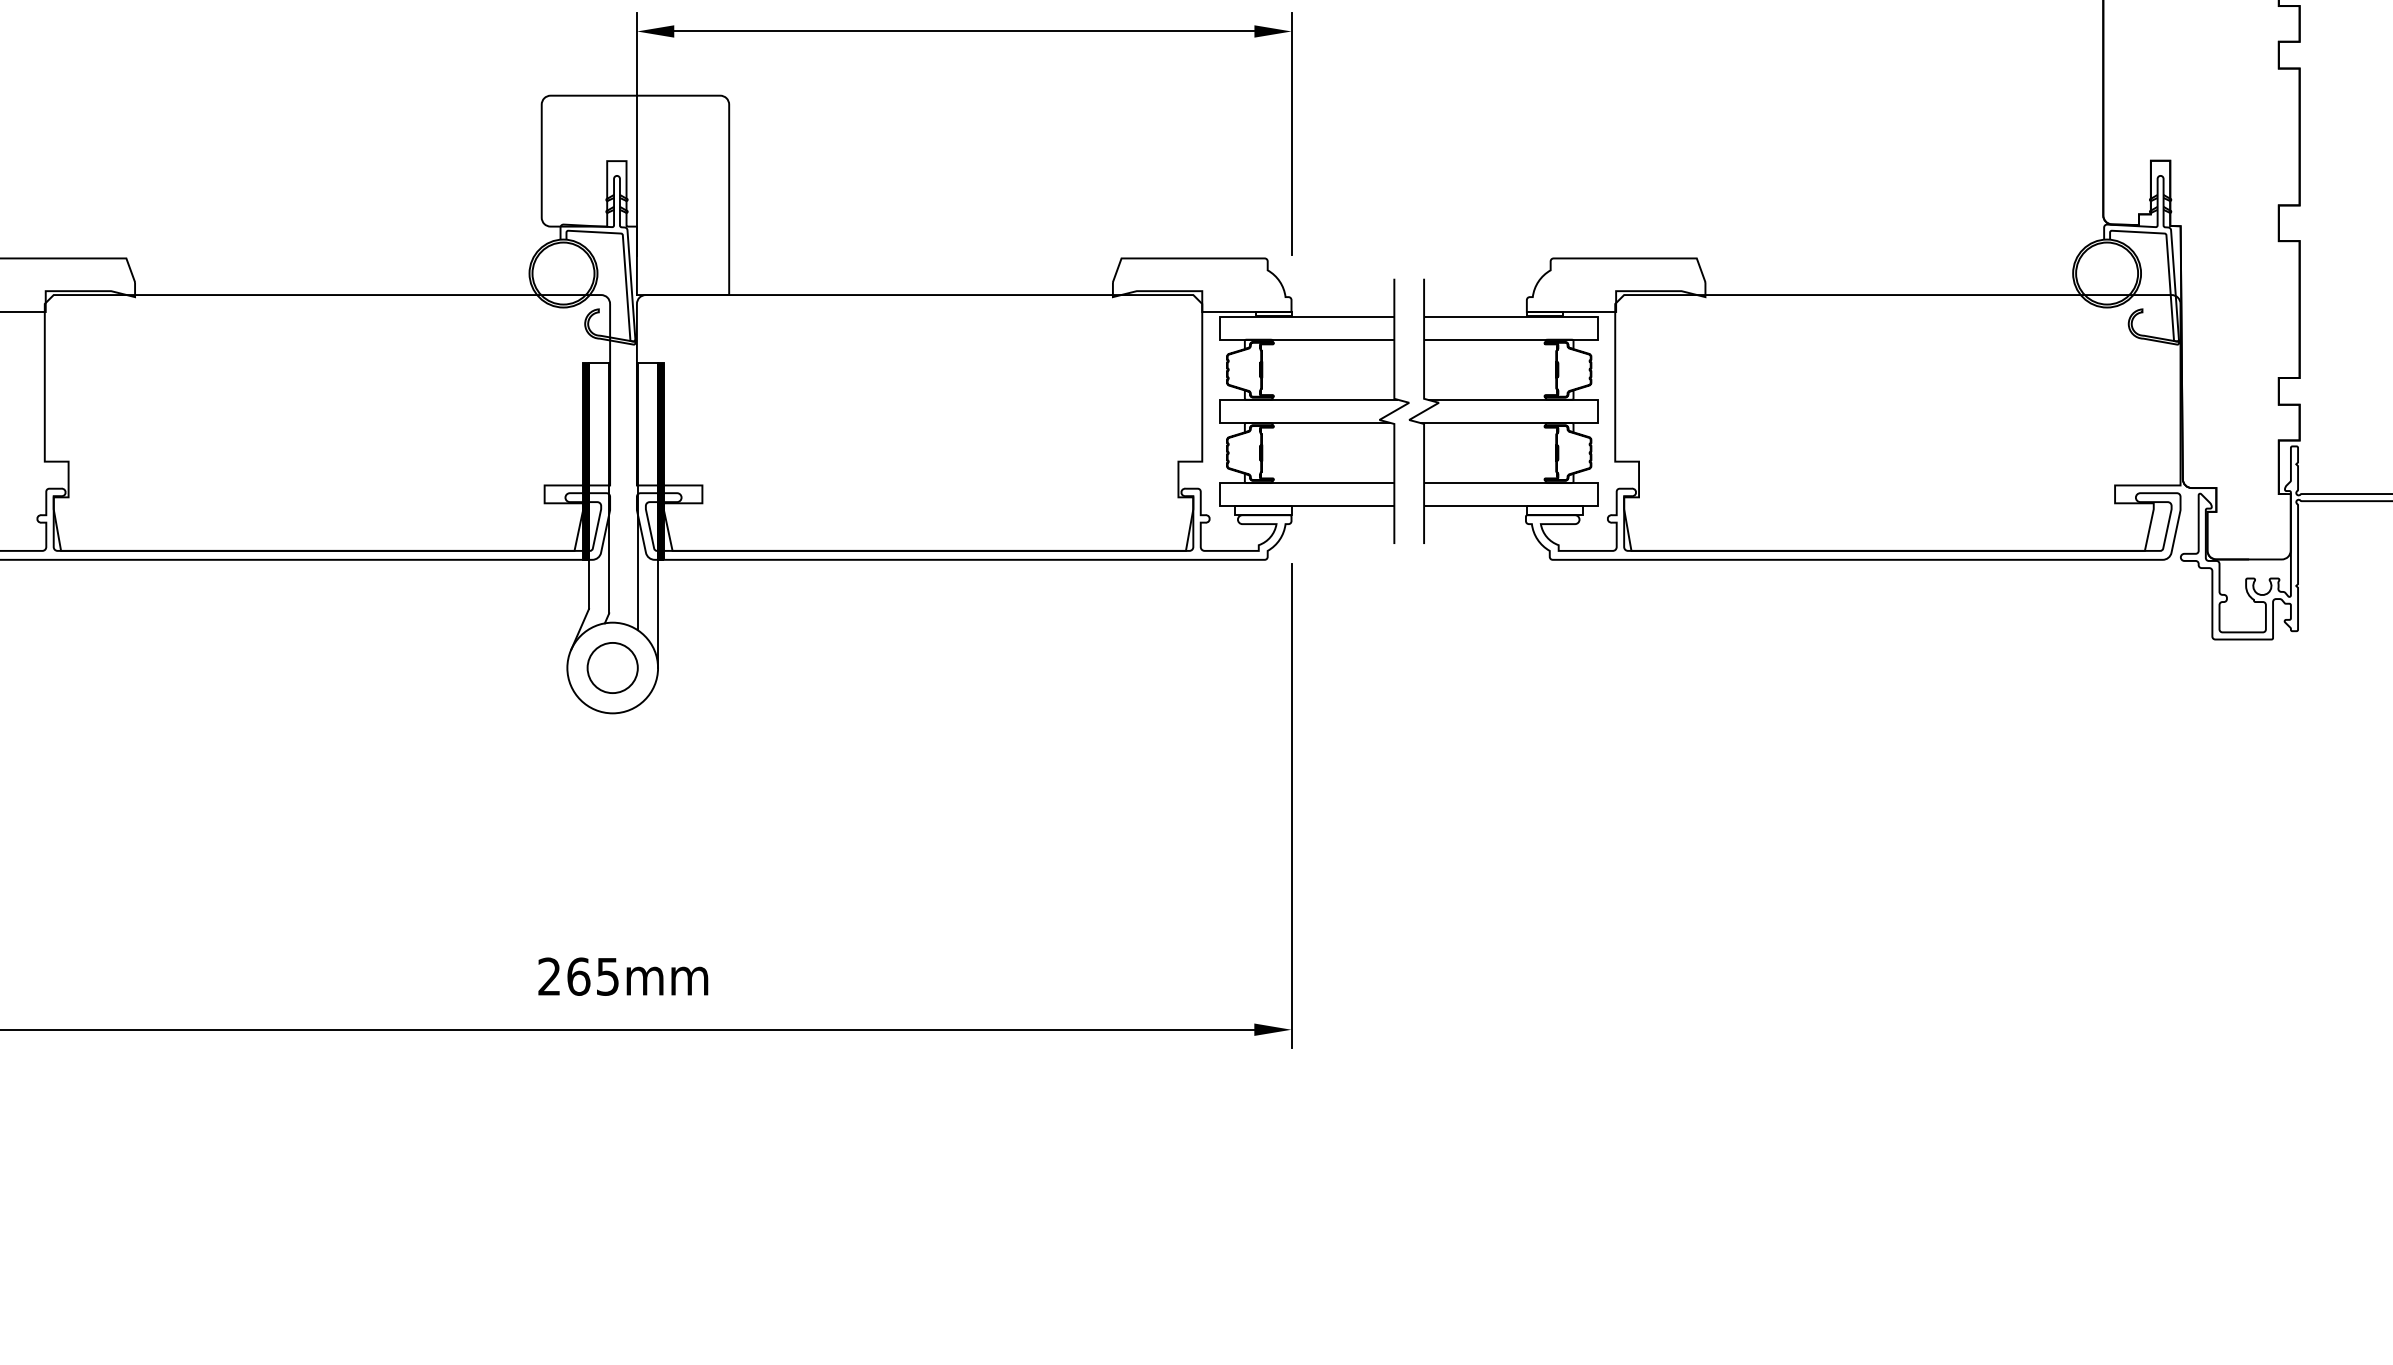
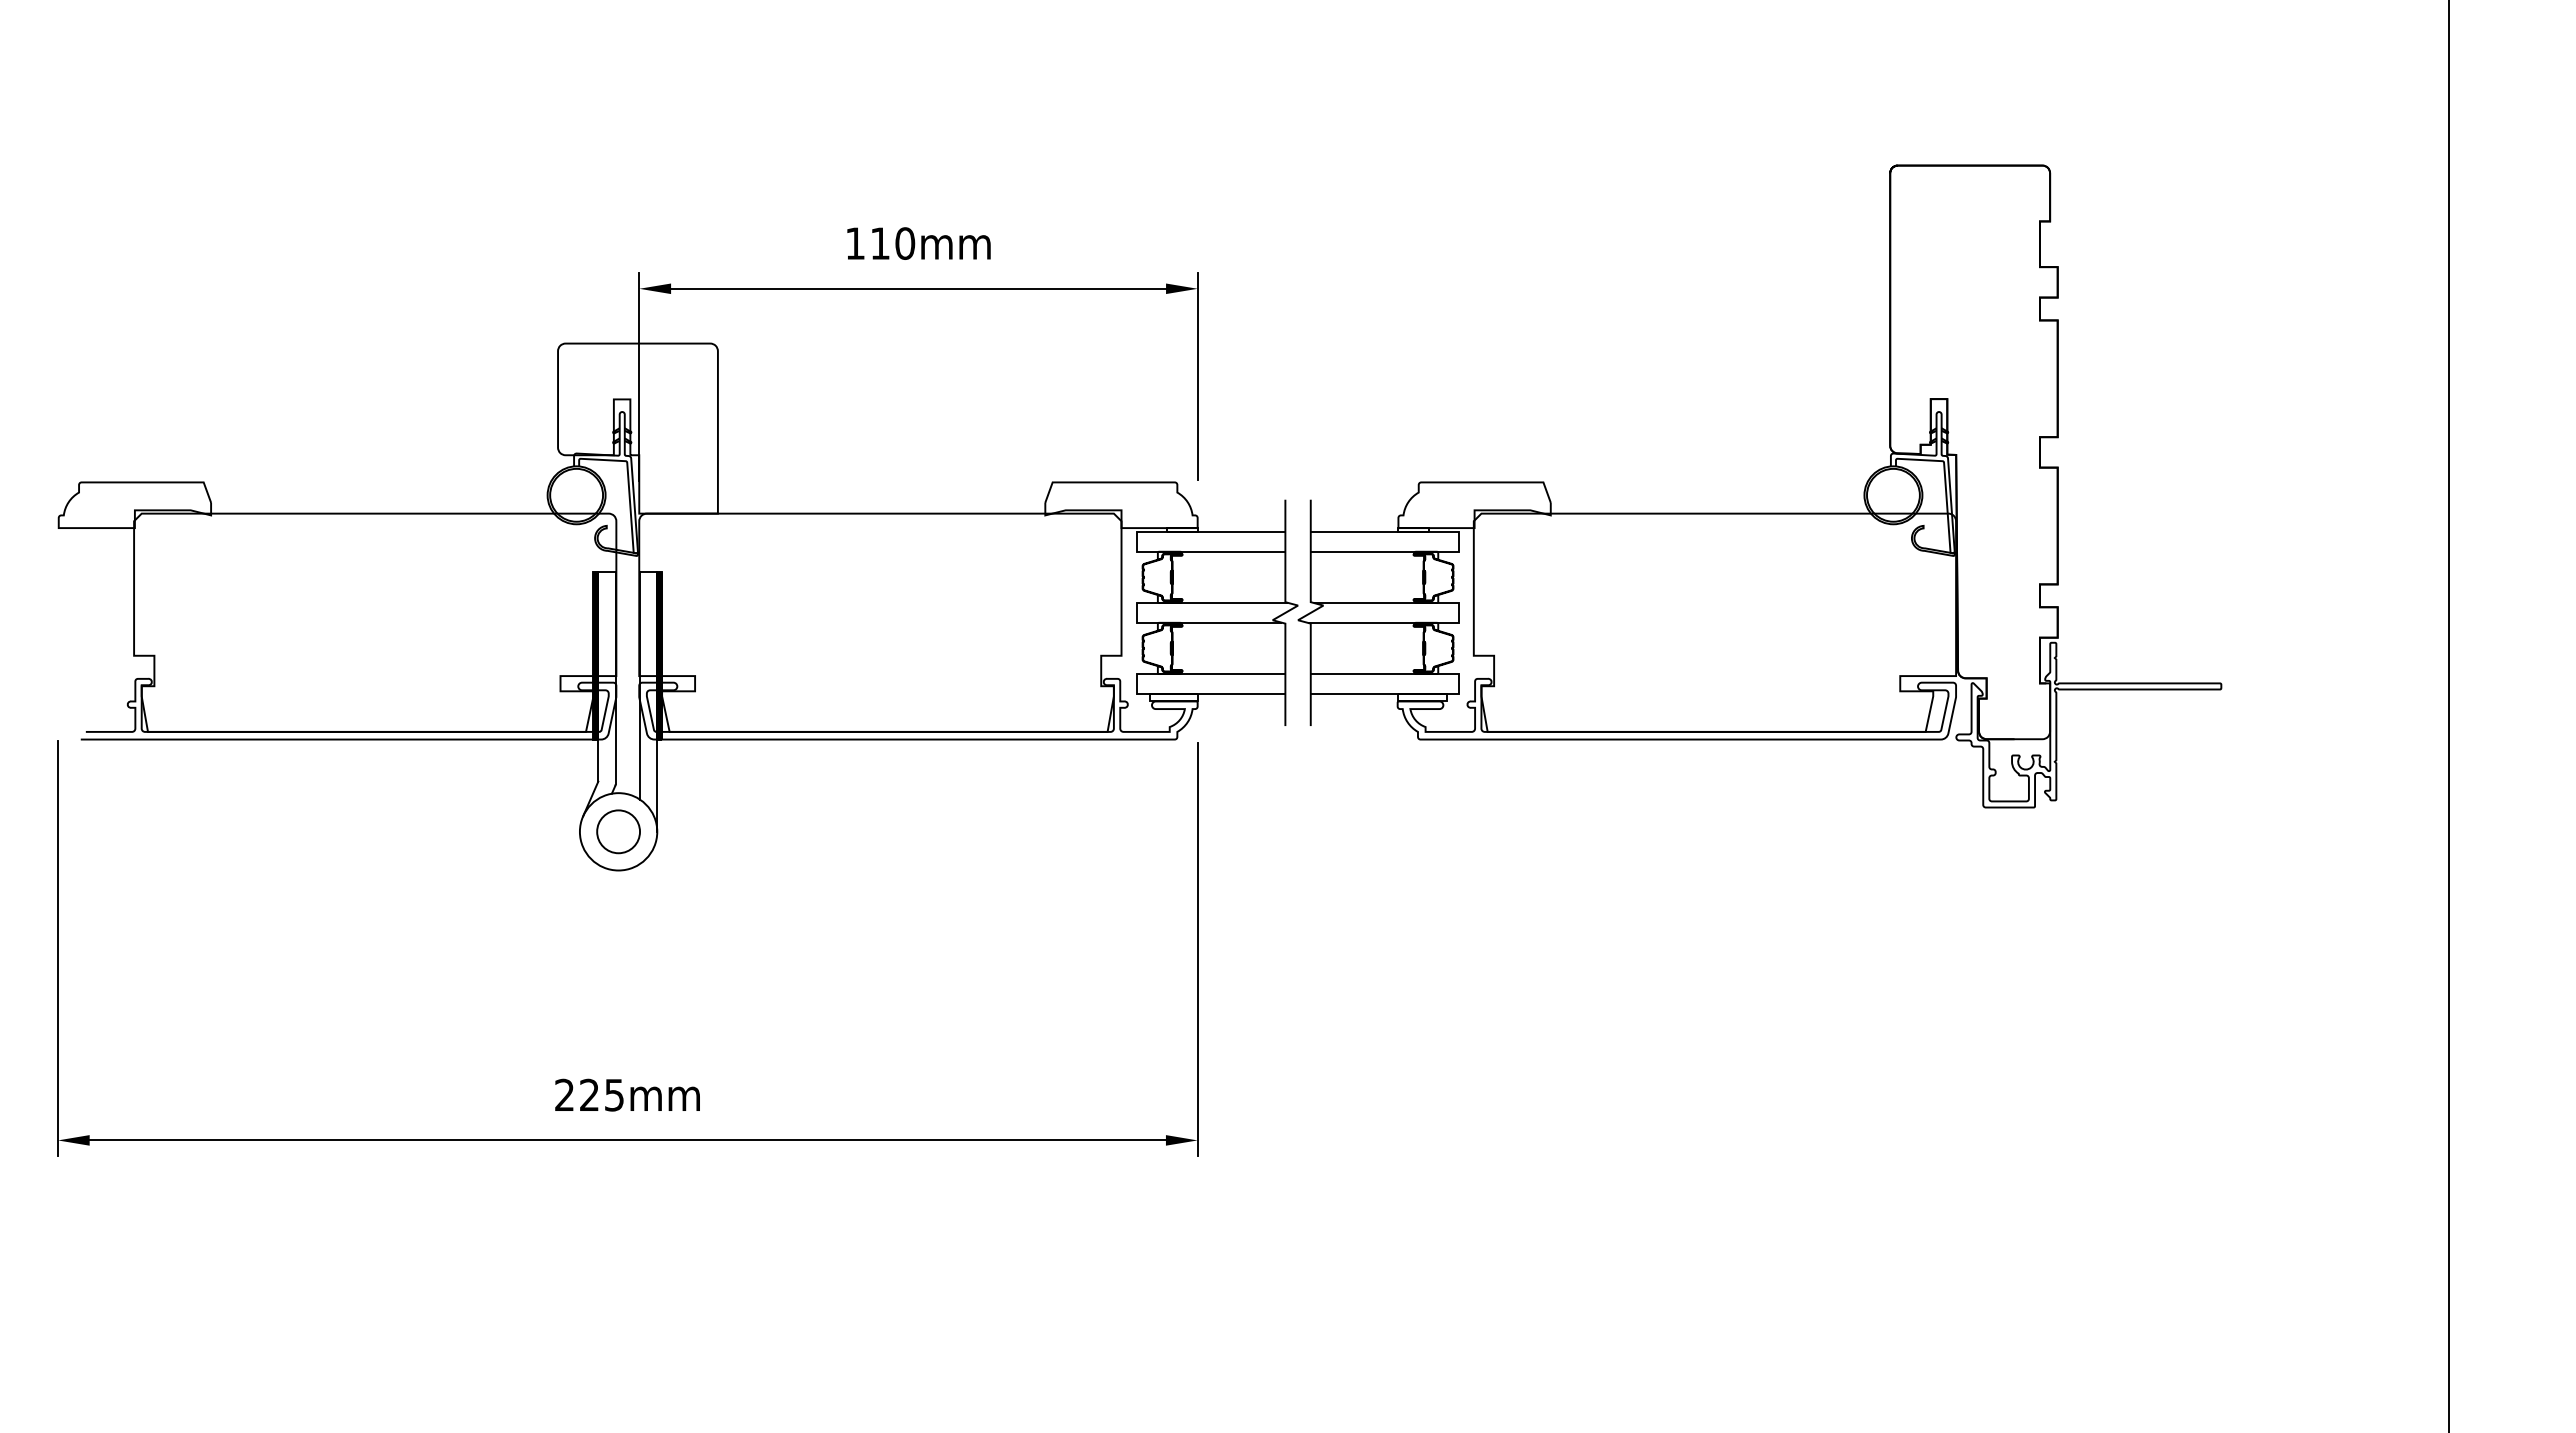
text: (578, 975) -> (589, 1094), 265mm -> 225mm

